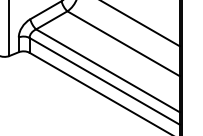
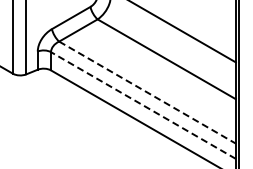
line: (107, 70) -> (147, 92), solid -> dashed
line: (104, 81) -> (143, 105), solid -> dashed

